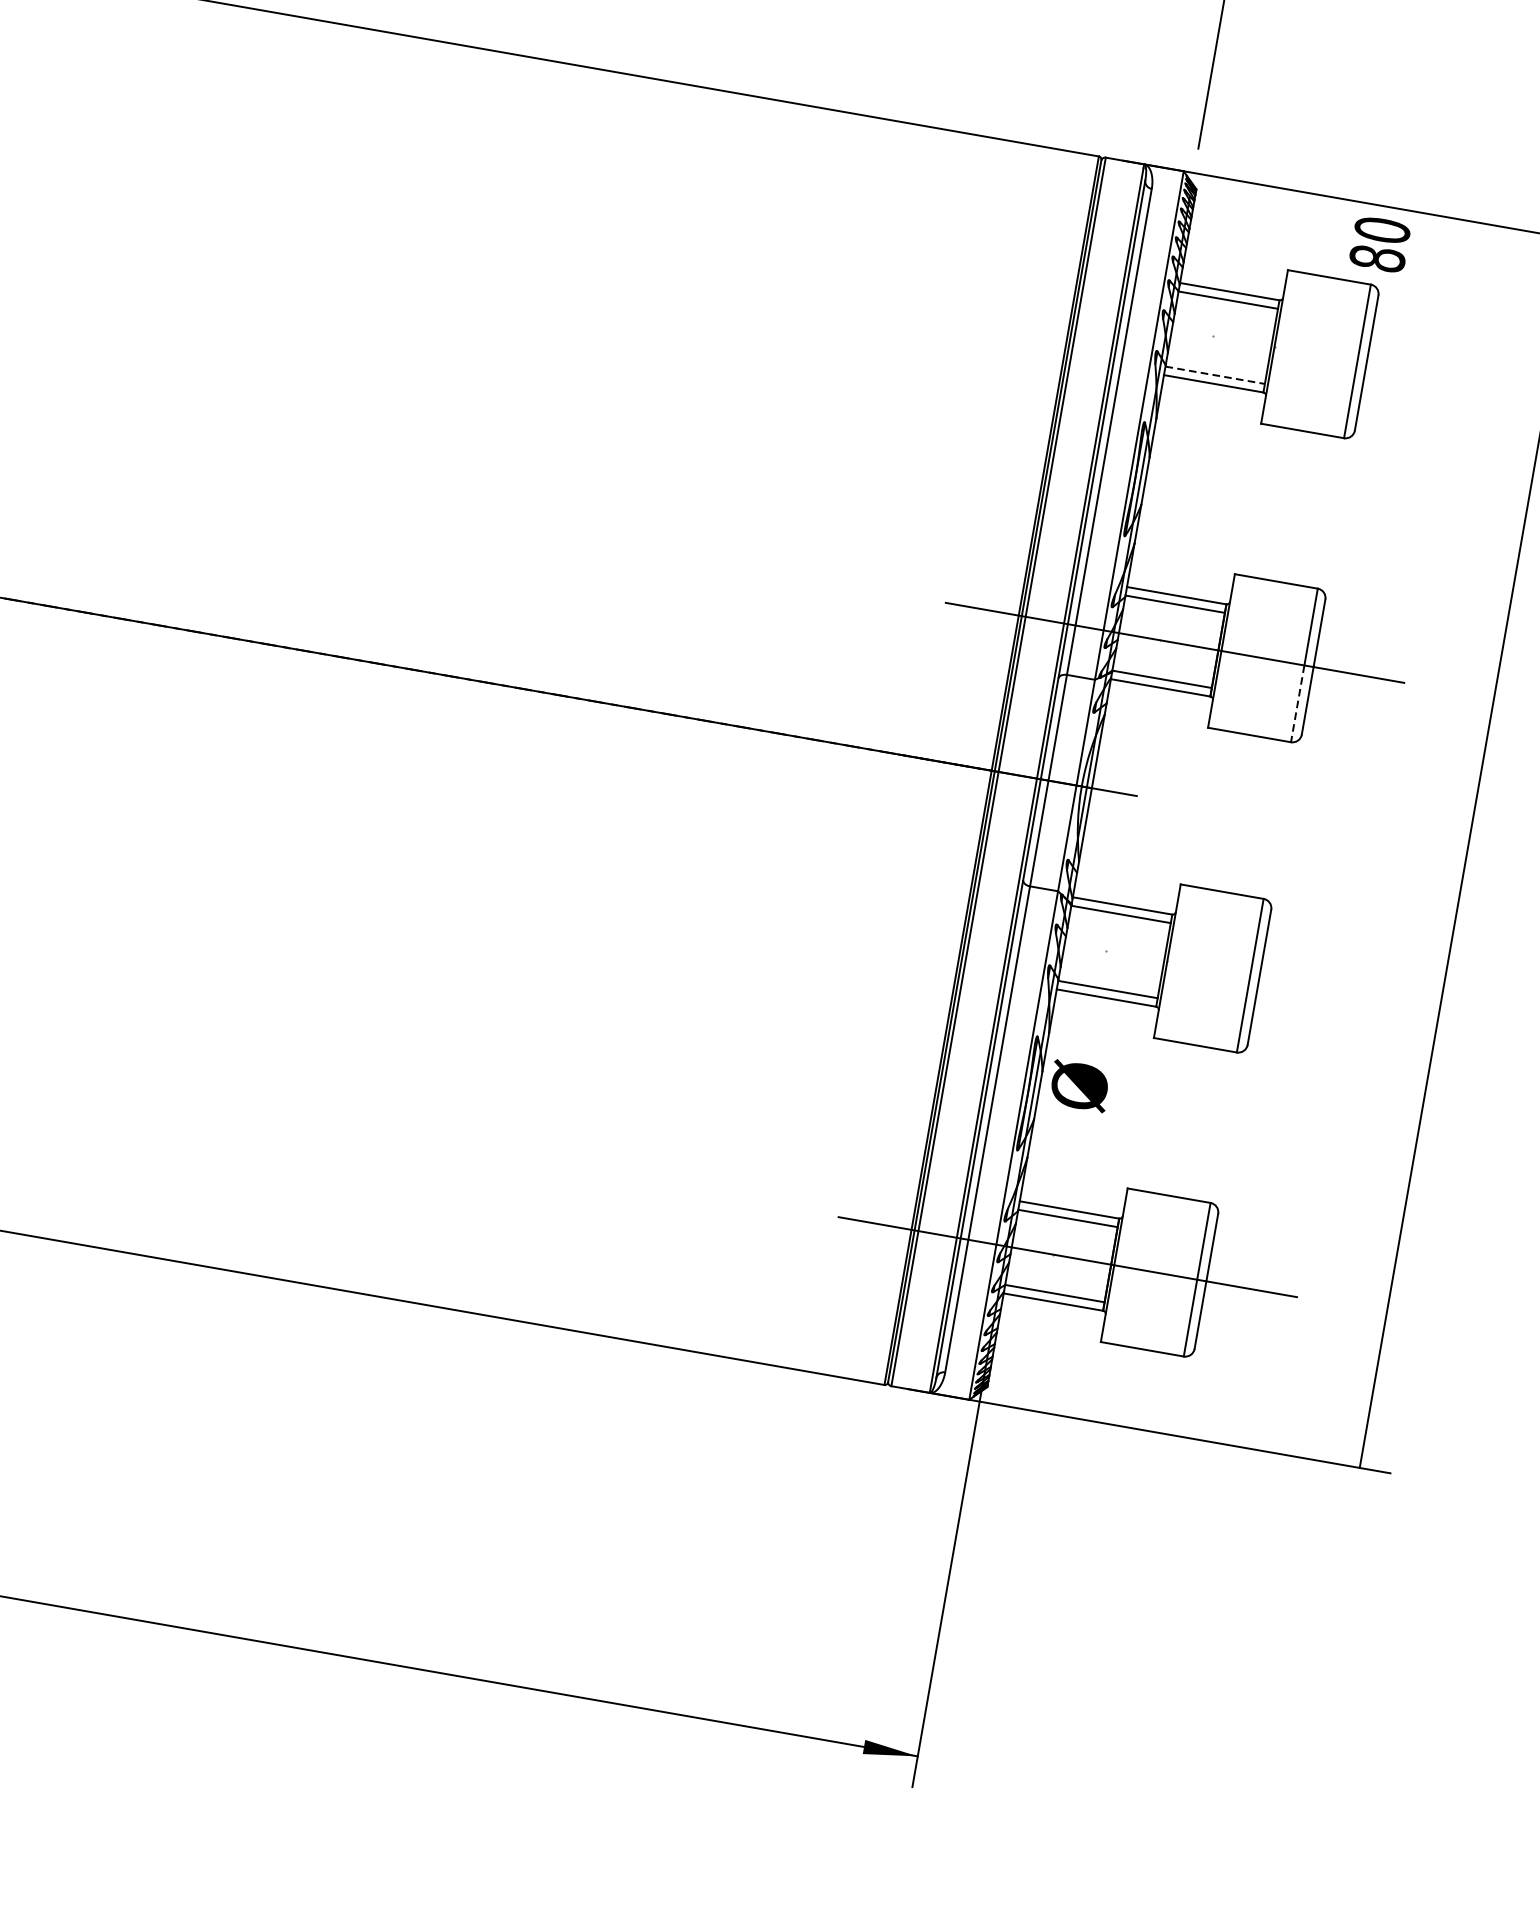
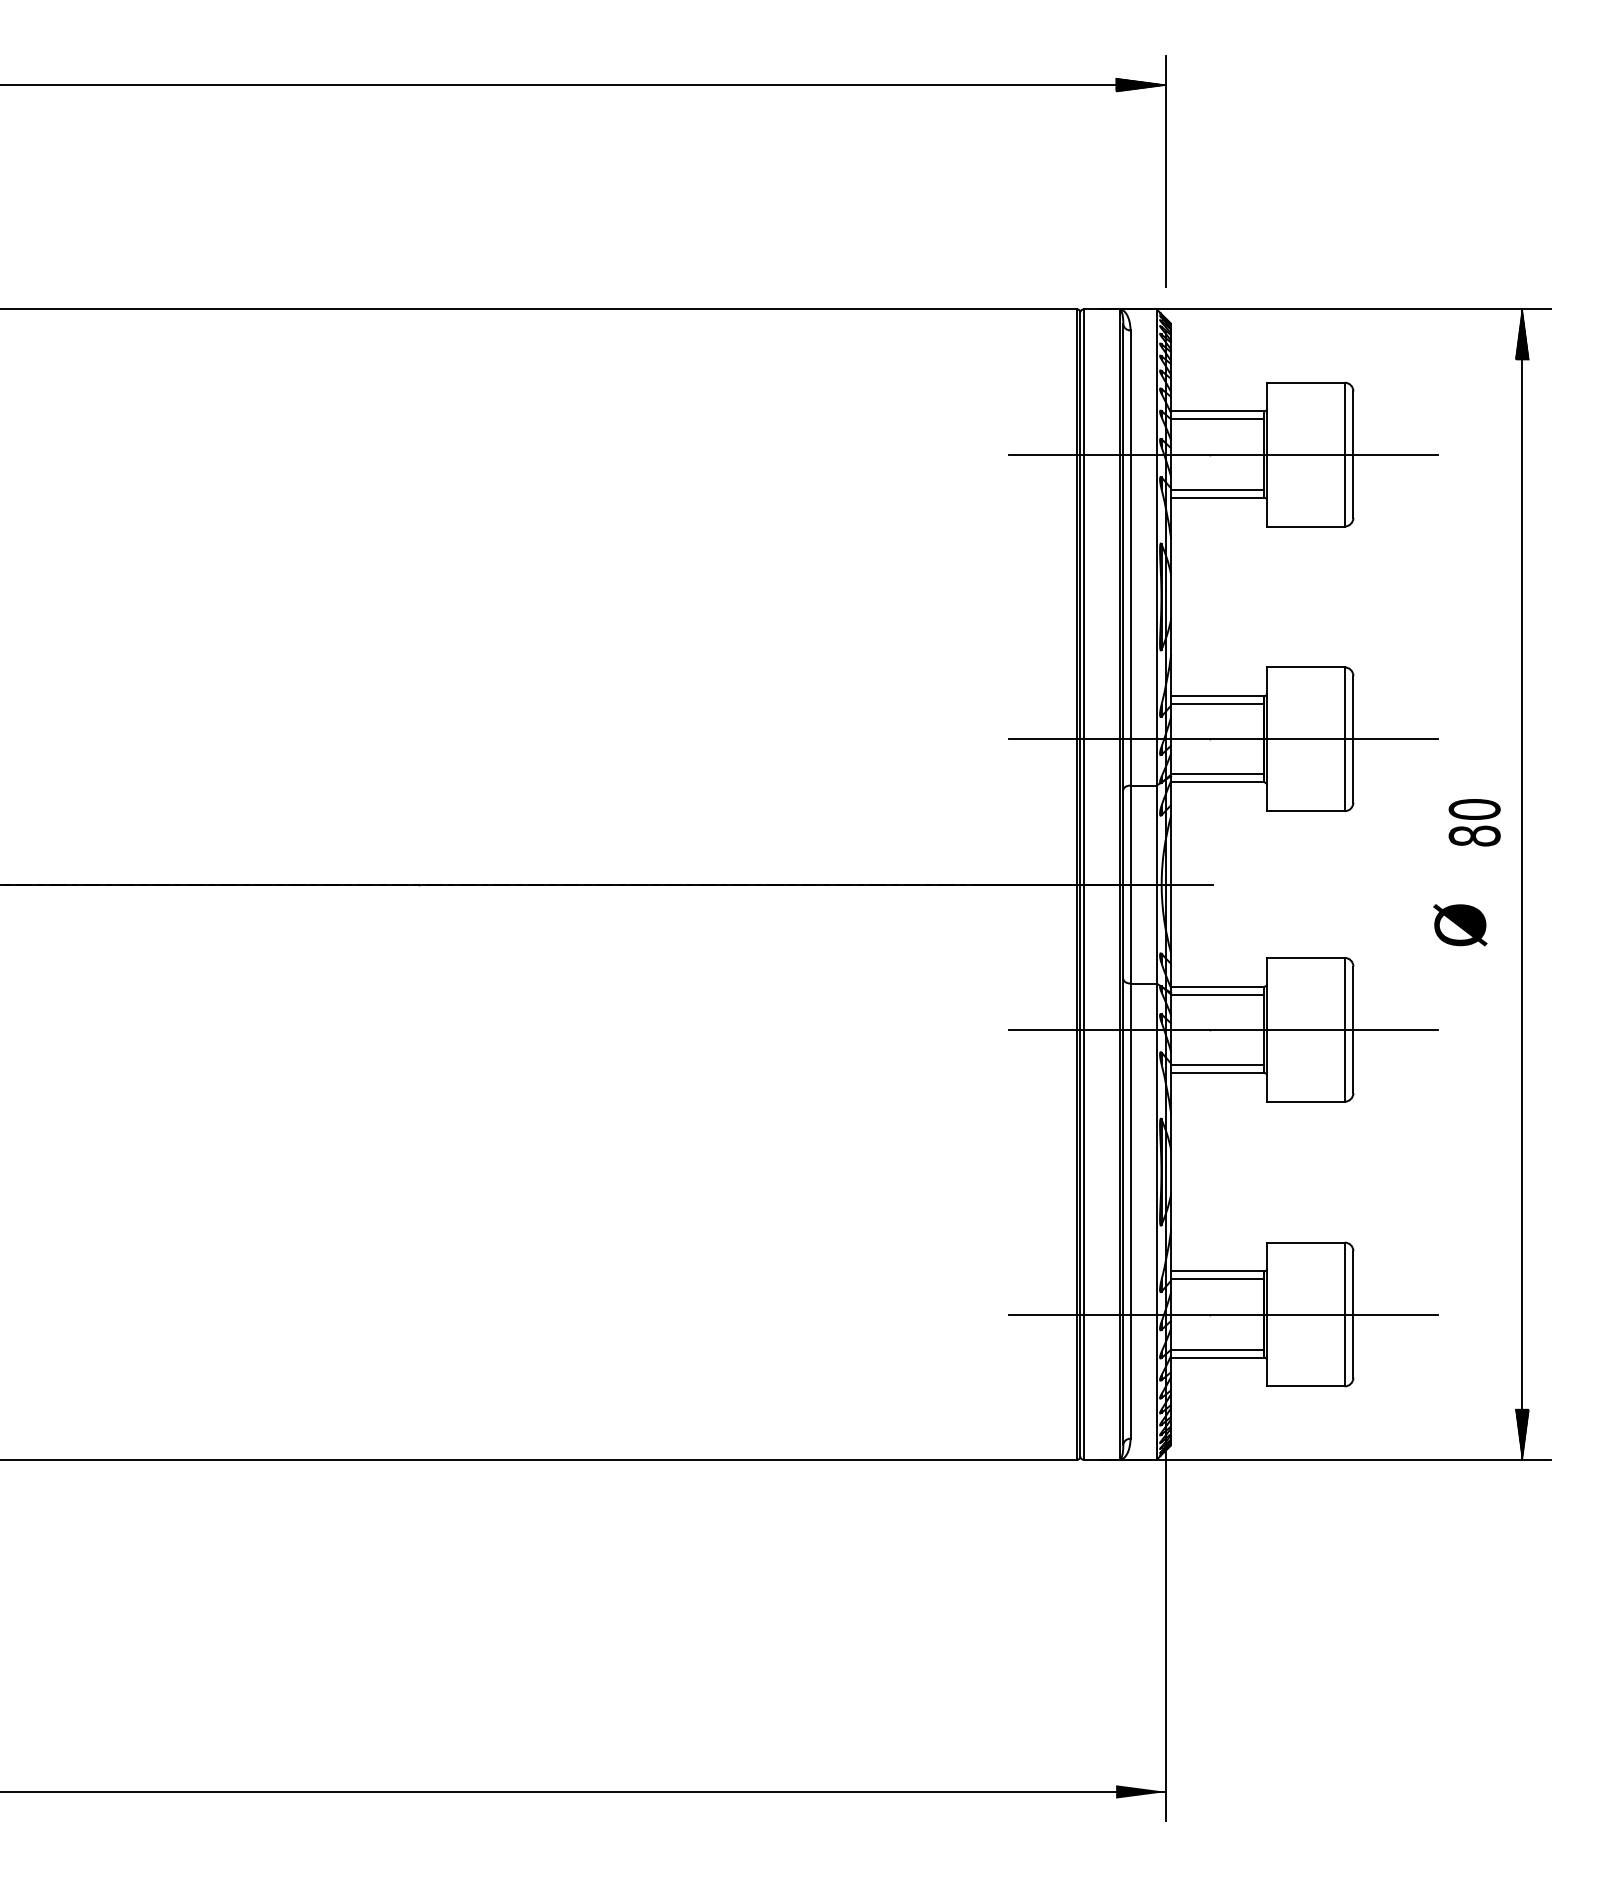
text: (1379, 244) -> (1474, 822), moved
line: (1227, 338) -> (1223, 454), added
line: (1215, 374) -> (1217, 489), dashed -> solid
line: (1297, 704) -> (1344, 775), dashed -> solid
line: (1120, 952) -> (1223, 1029), added
text: (1079, 1086) -> (1460, 925), moved
hatch: (1363, 1440) -> (1521, 1434), added

